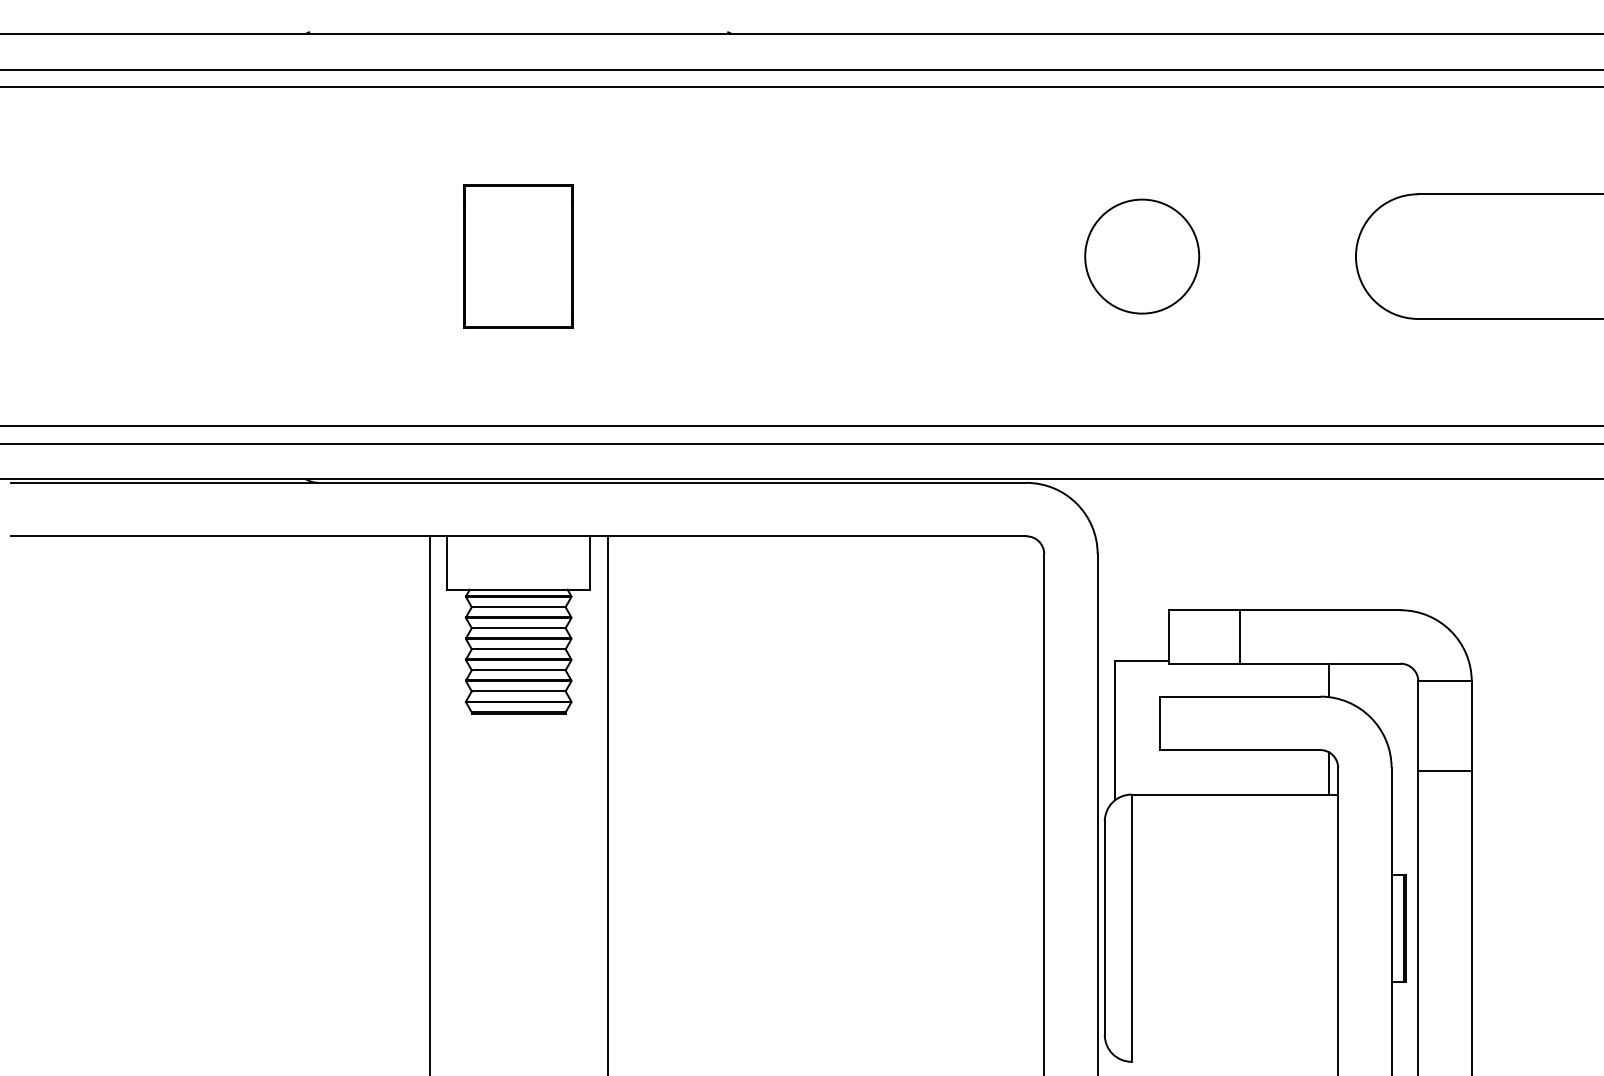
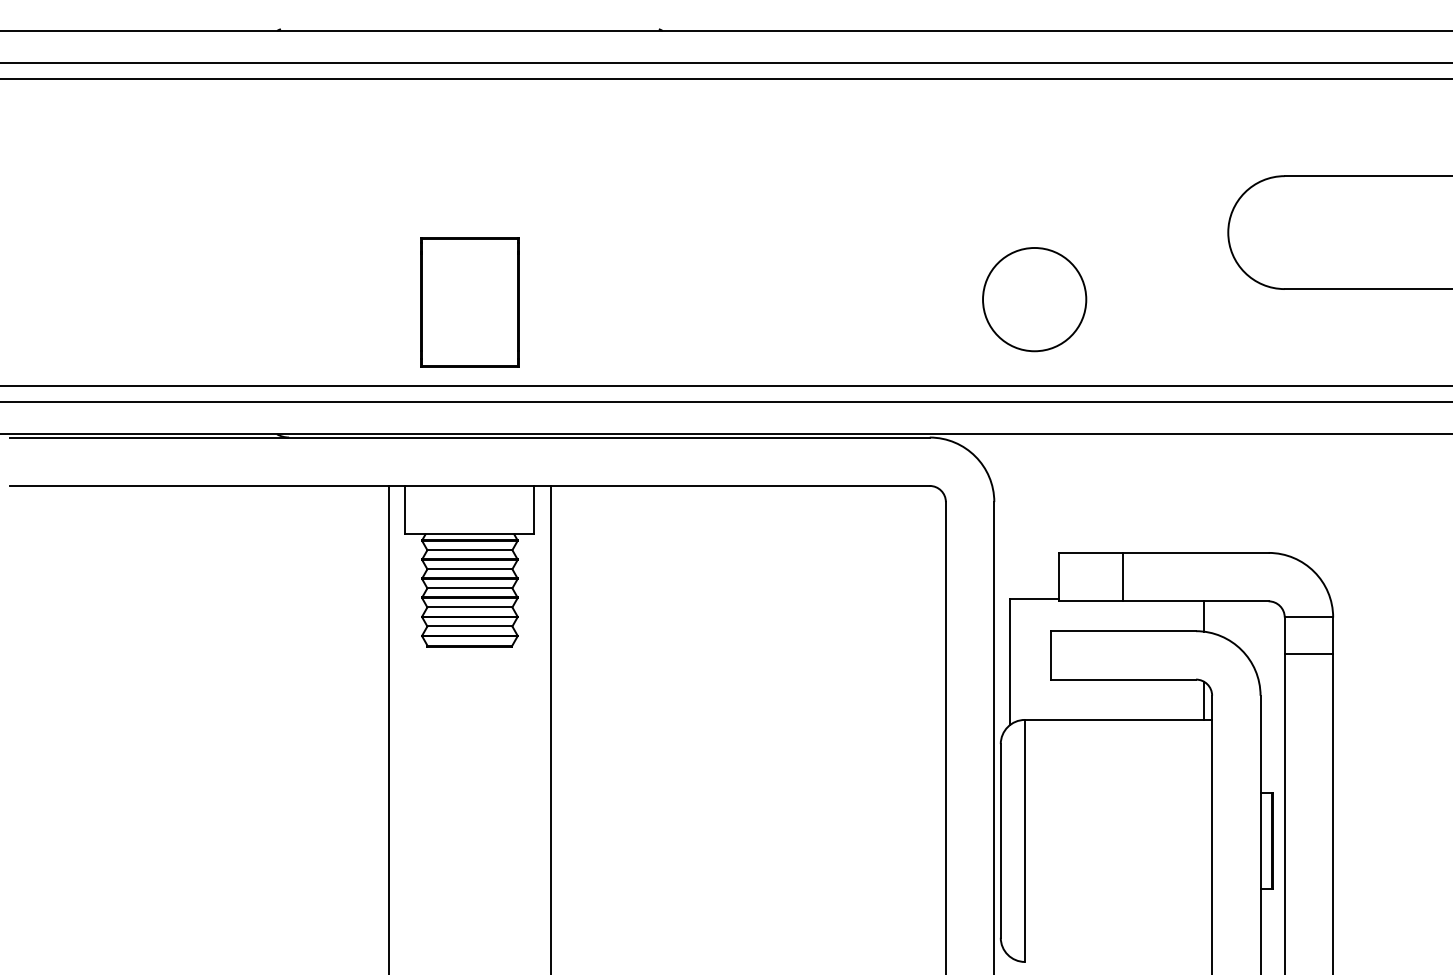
part: (518, 256) -> (469, 302), moved
circle: (1142, 256) -> (1034, 299), moved
line: (1444, 770) -> (1308, 654), moved

